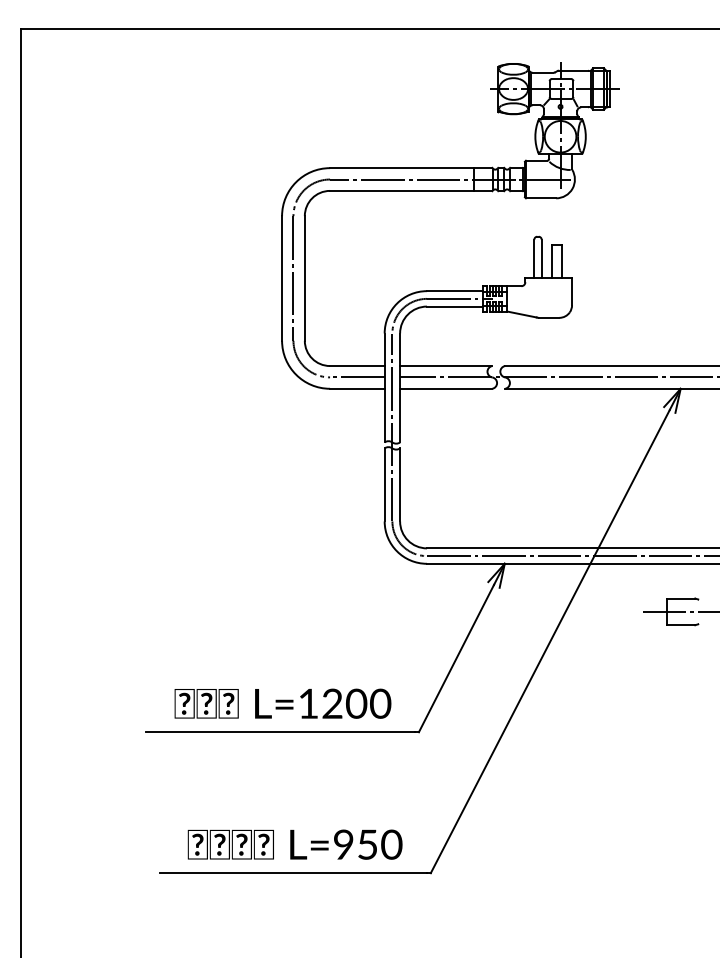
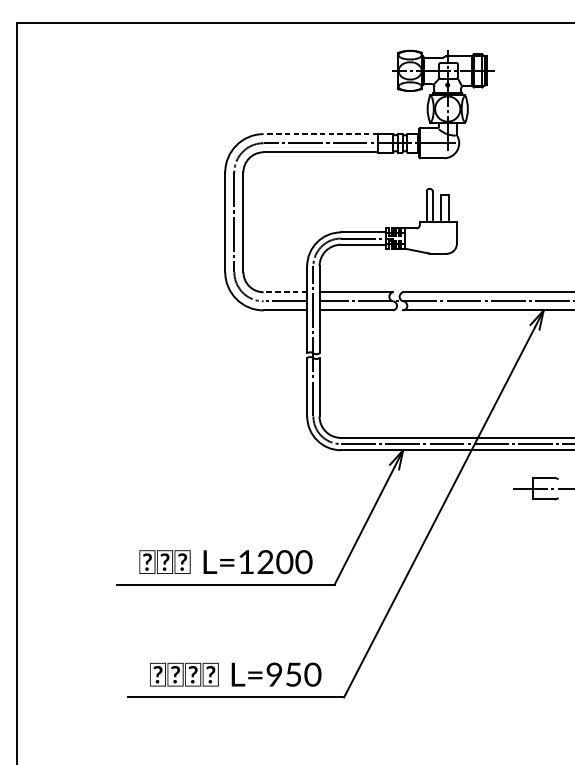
line: (401, 168) -> (320, 134), solid -> dashed
line: (356, 366) -> (284, 292), solid -> dashed

